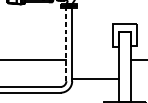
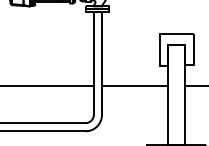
line: (66, 44) -> (93, 63), dashed -> solid
line: (95, 78) -> (134, 85), moved

